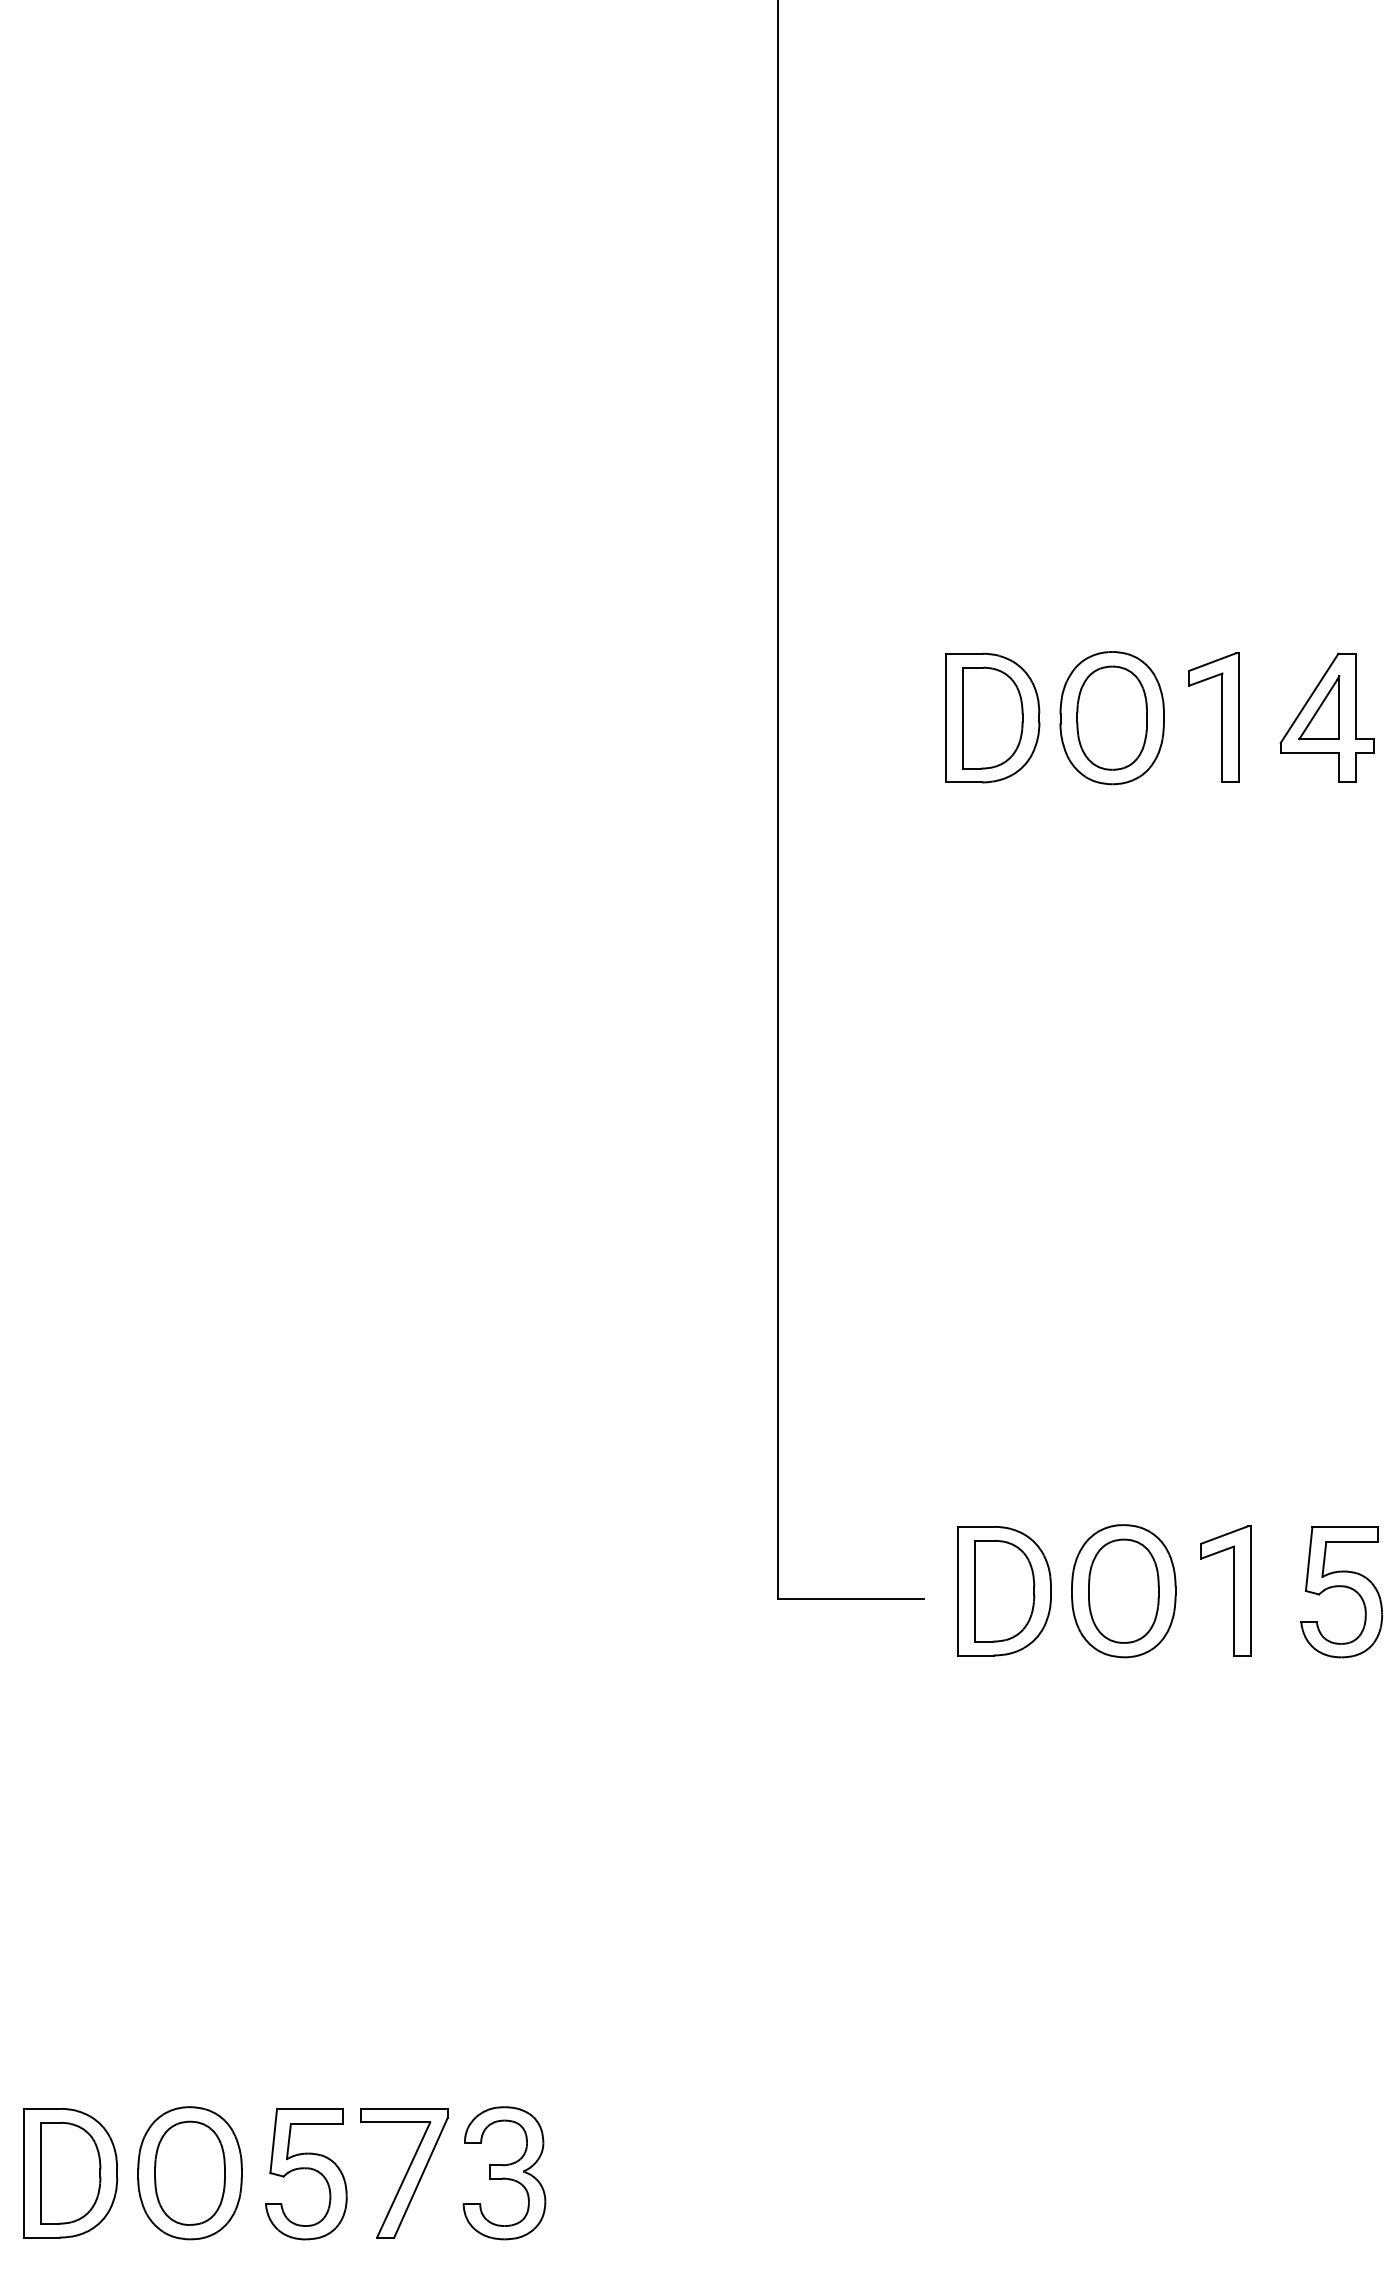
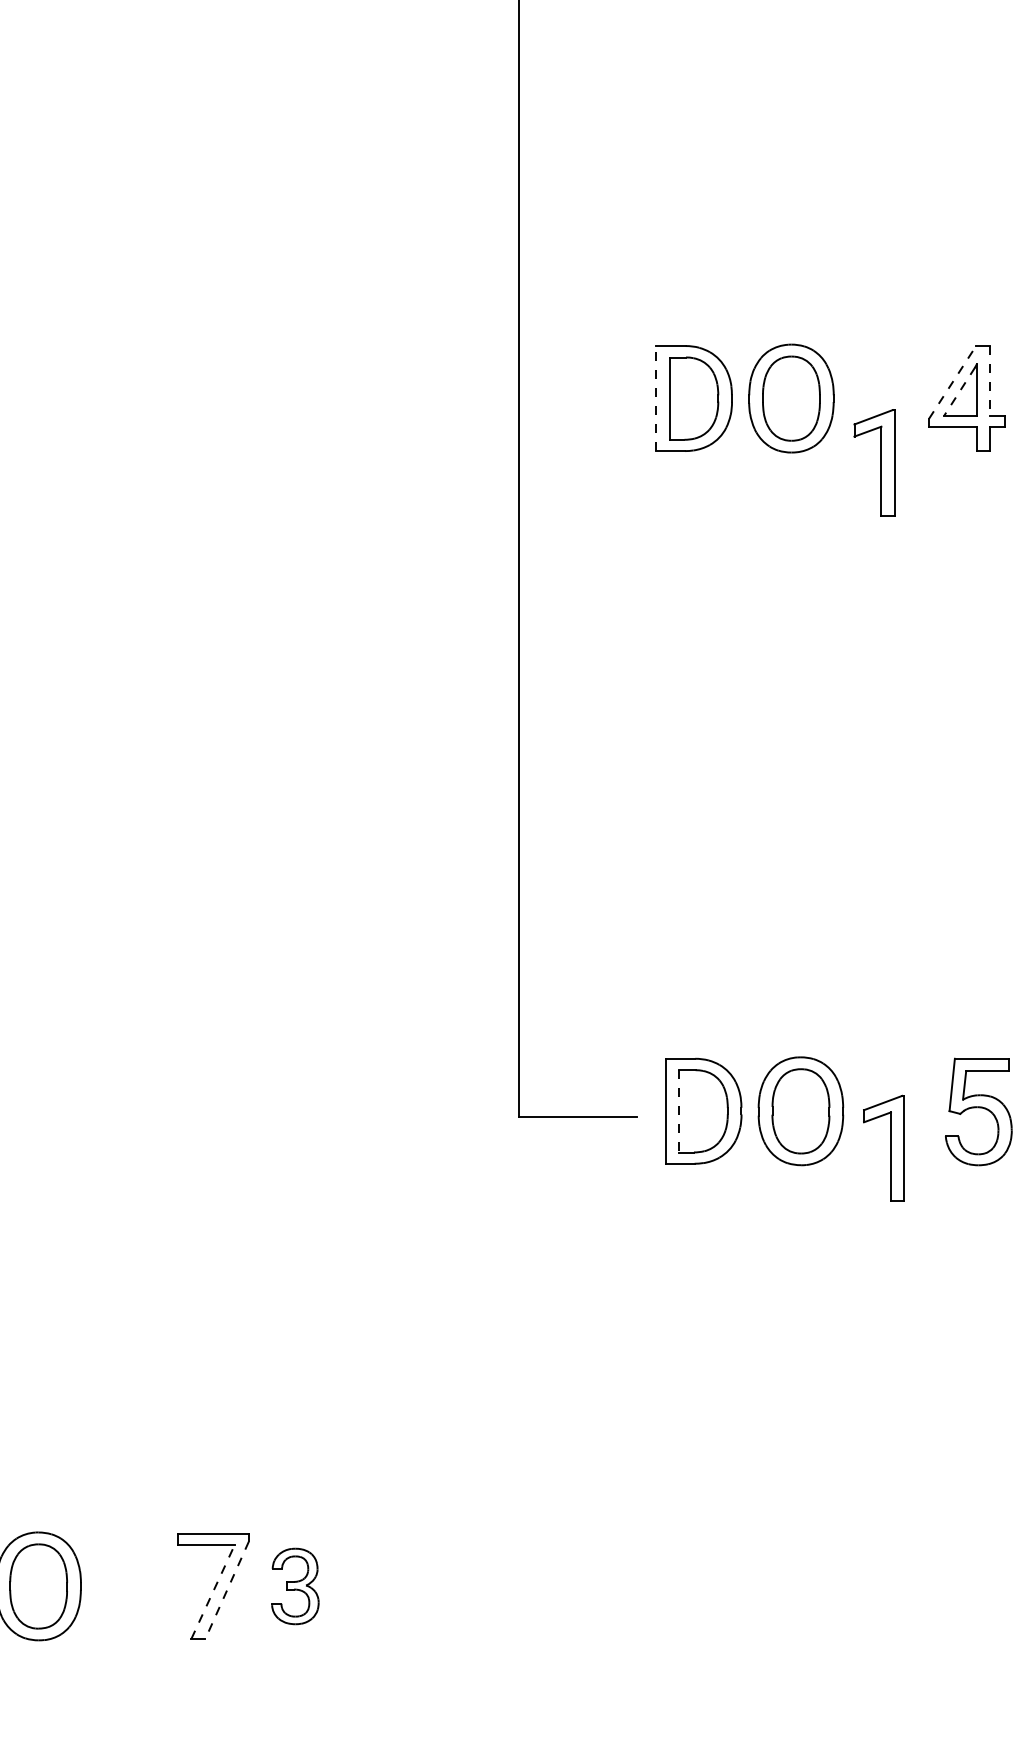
line: (1355, 696) -> (990, 380), solid -> dashed
line: (1309, 698) -> (952, 382), solid -> dashed
line: (1318, 709) -> (959, 391), solid -> dashed
line: (946, 717) -> (656, 398), solid -> dashed
part: (1221, 717) -> (880, 462), moved
part: (1233, 1590) -> (890, 1148), moved
line: (974, 1591) -> (679, 1111), solid -> dashed
part: (504, 2173) -> (295, 1586), size x0.7
part: (306, 2174) -> (133, 1587), removed
line: (420, 2178) -> (226, 1590), solid -> dashed
line: (403, 2179) -> (212, 1591), solid -> dashed

